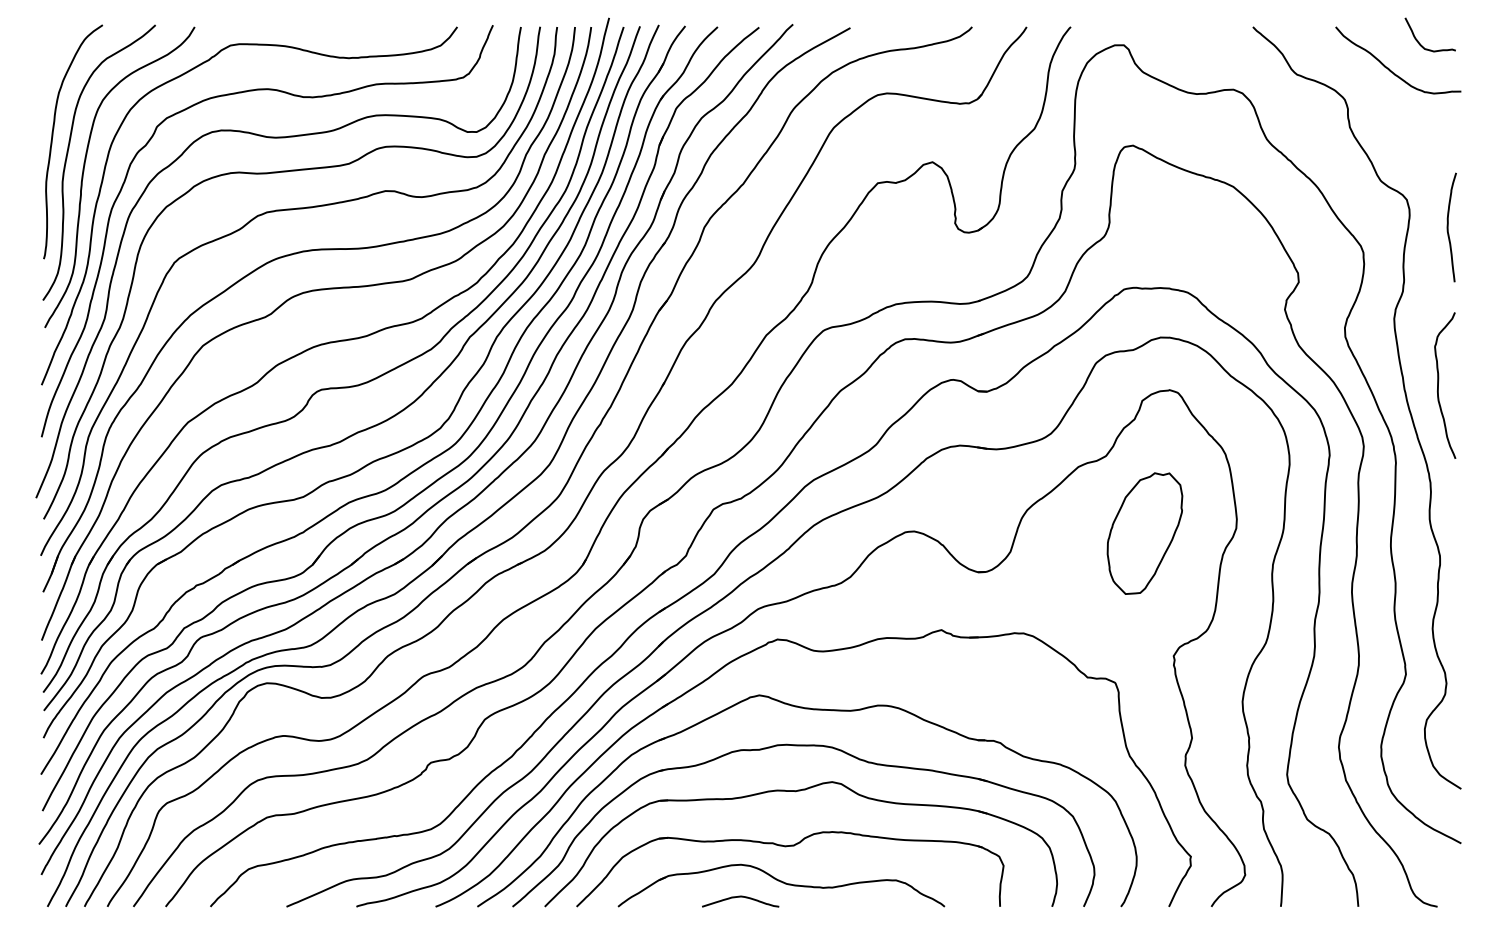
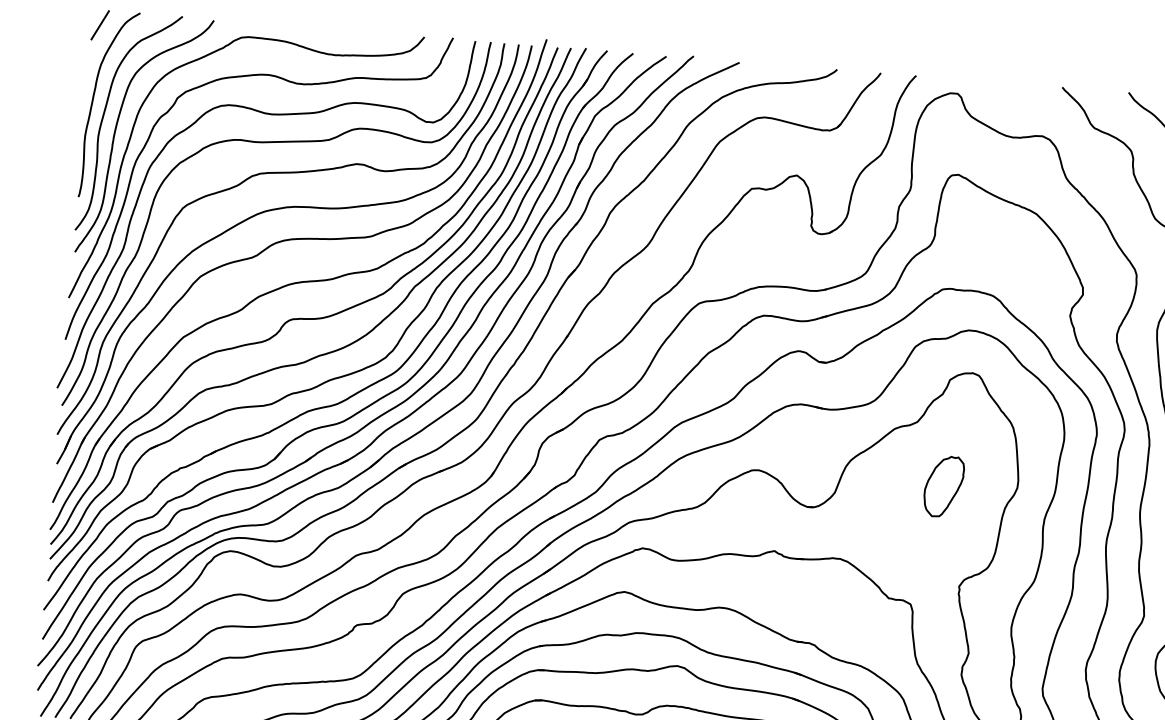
line: (53, 43) -> (99, 24), added
part: (1145, 533) -> (944, 486), size x0.62

